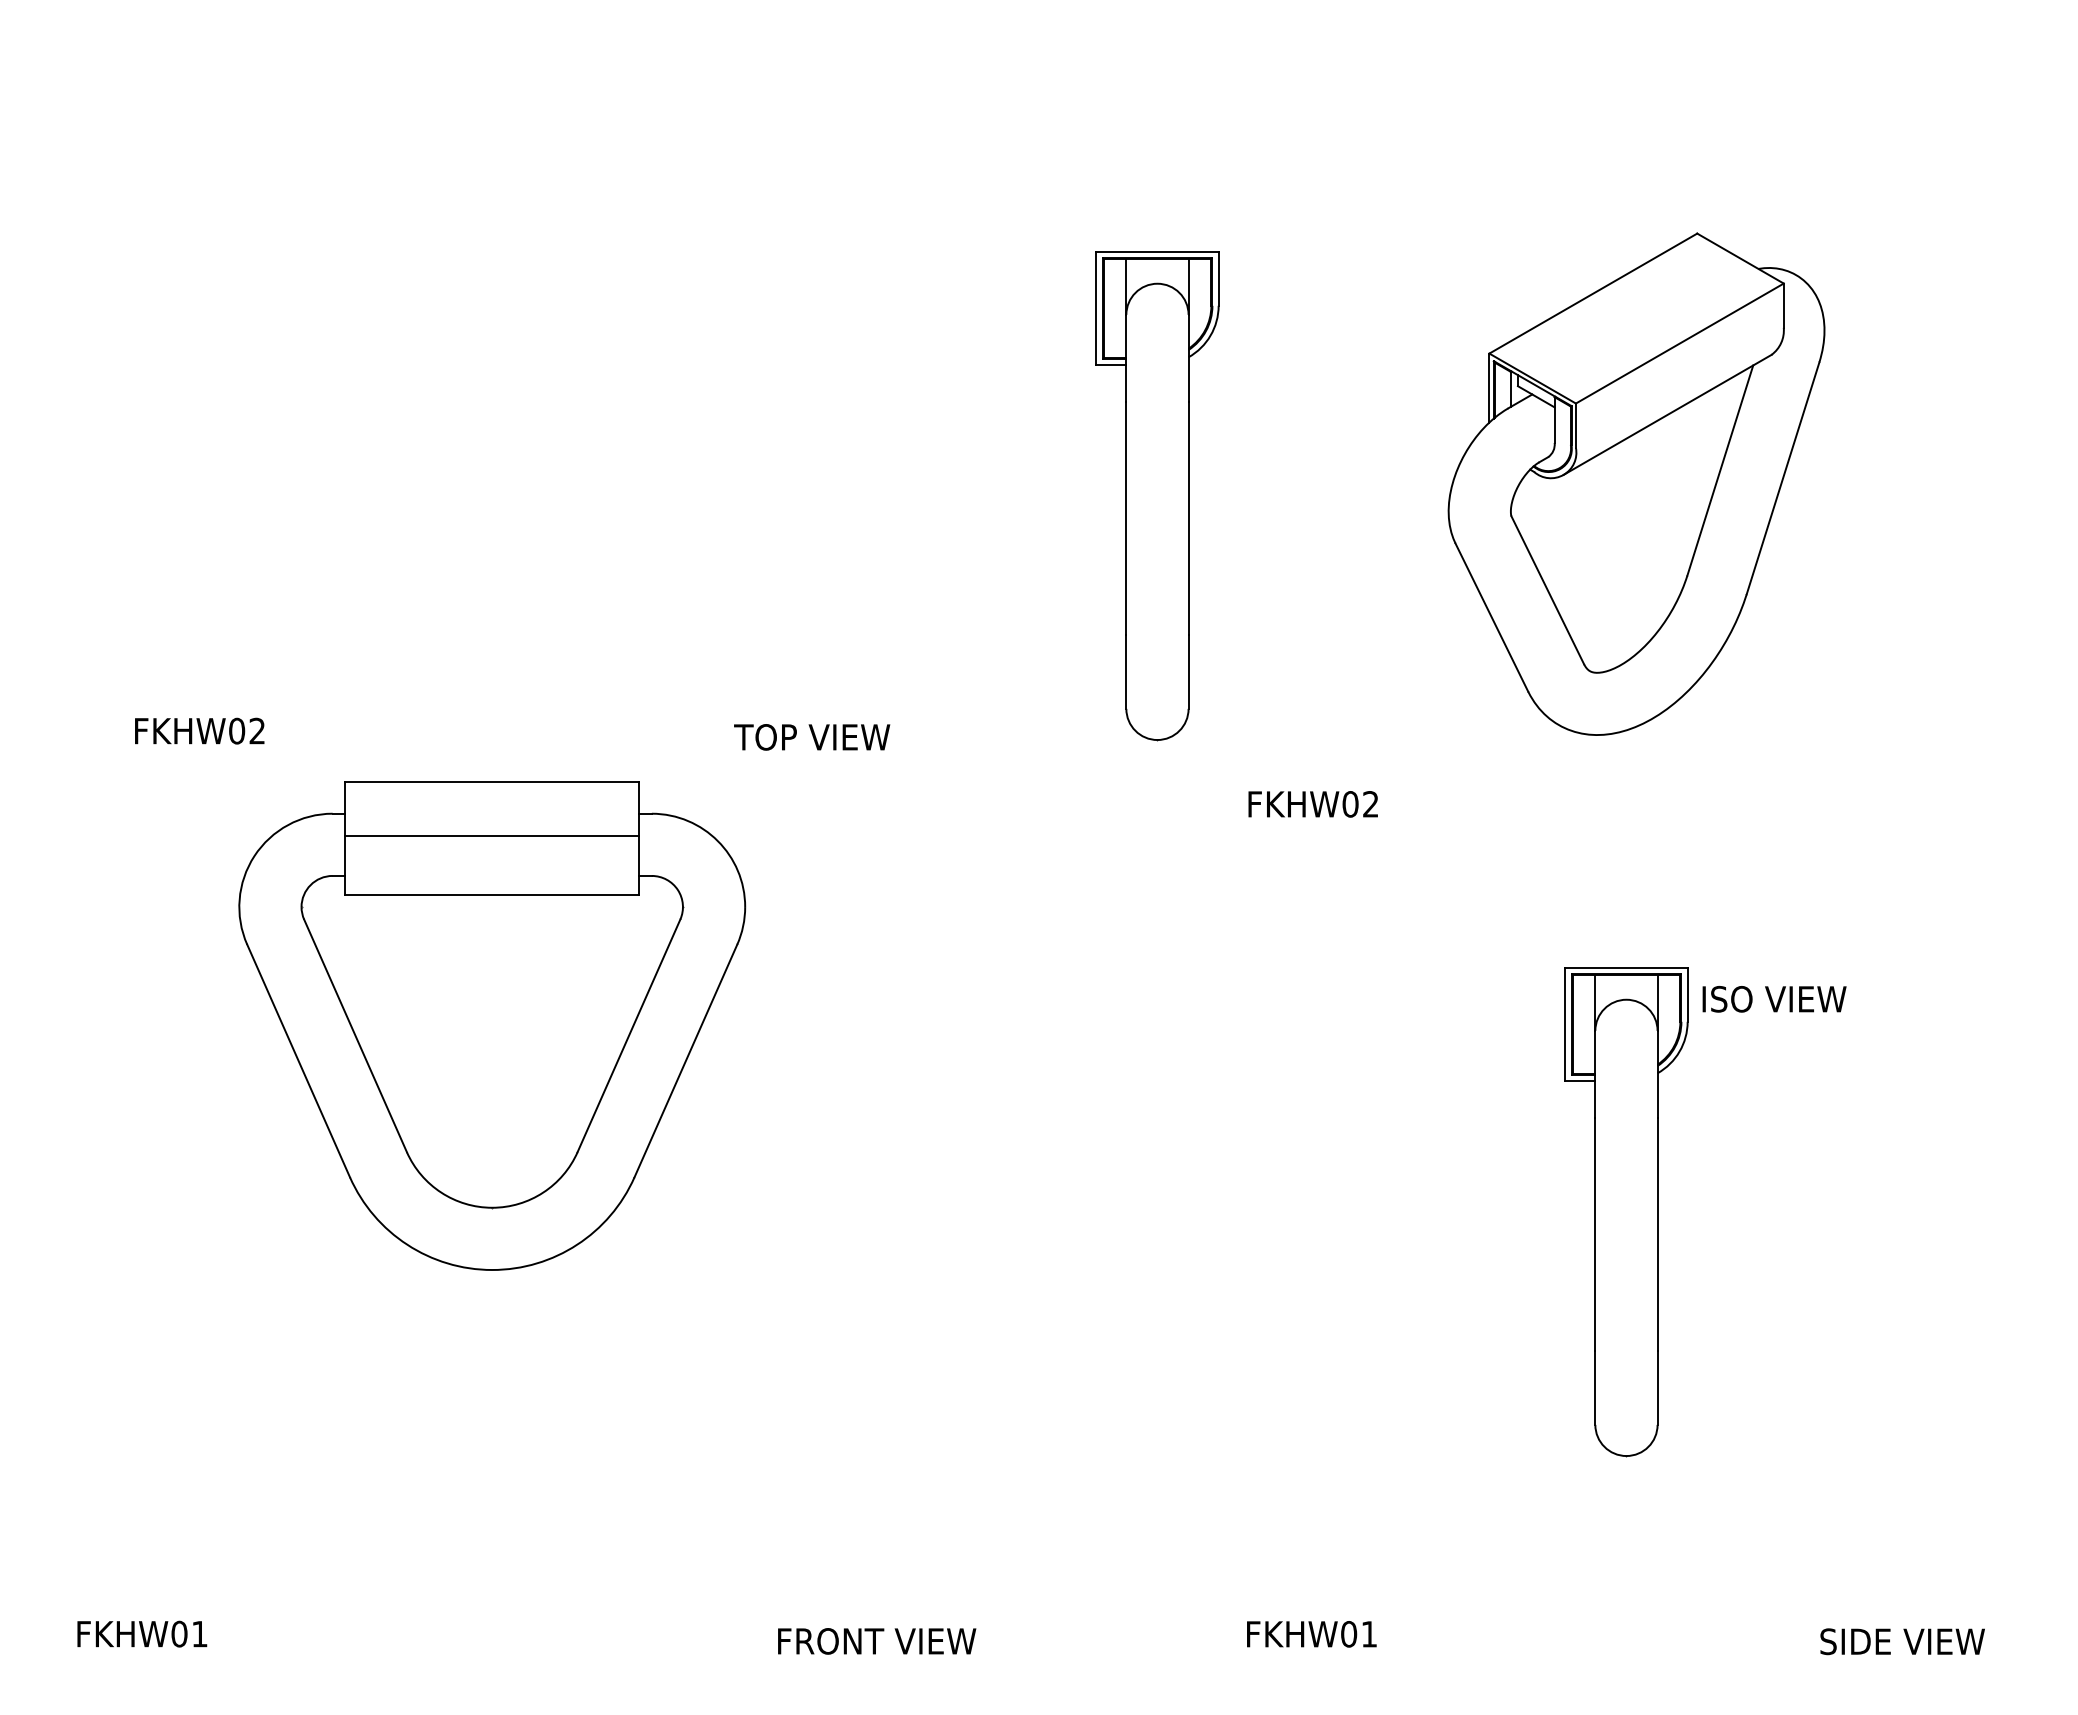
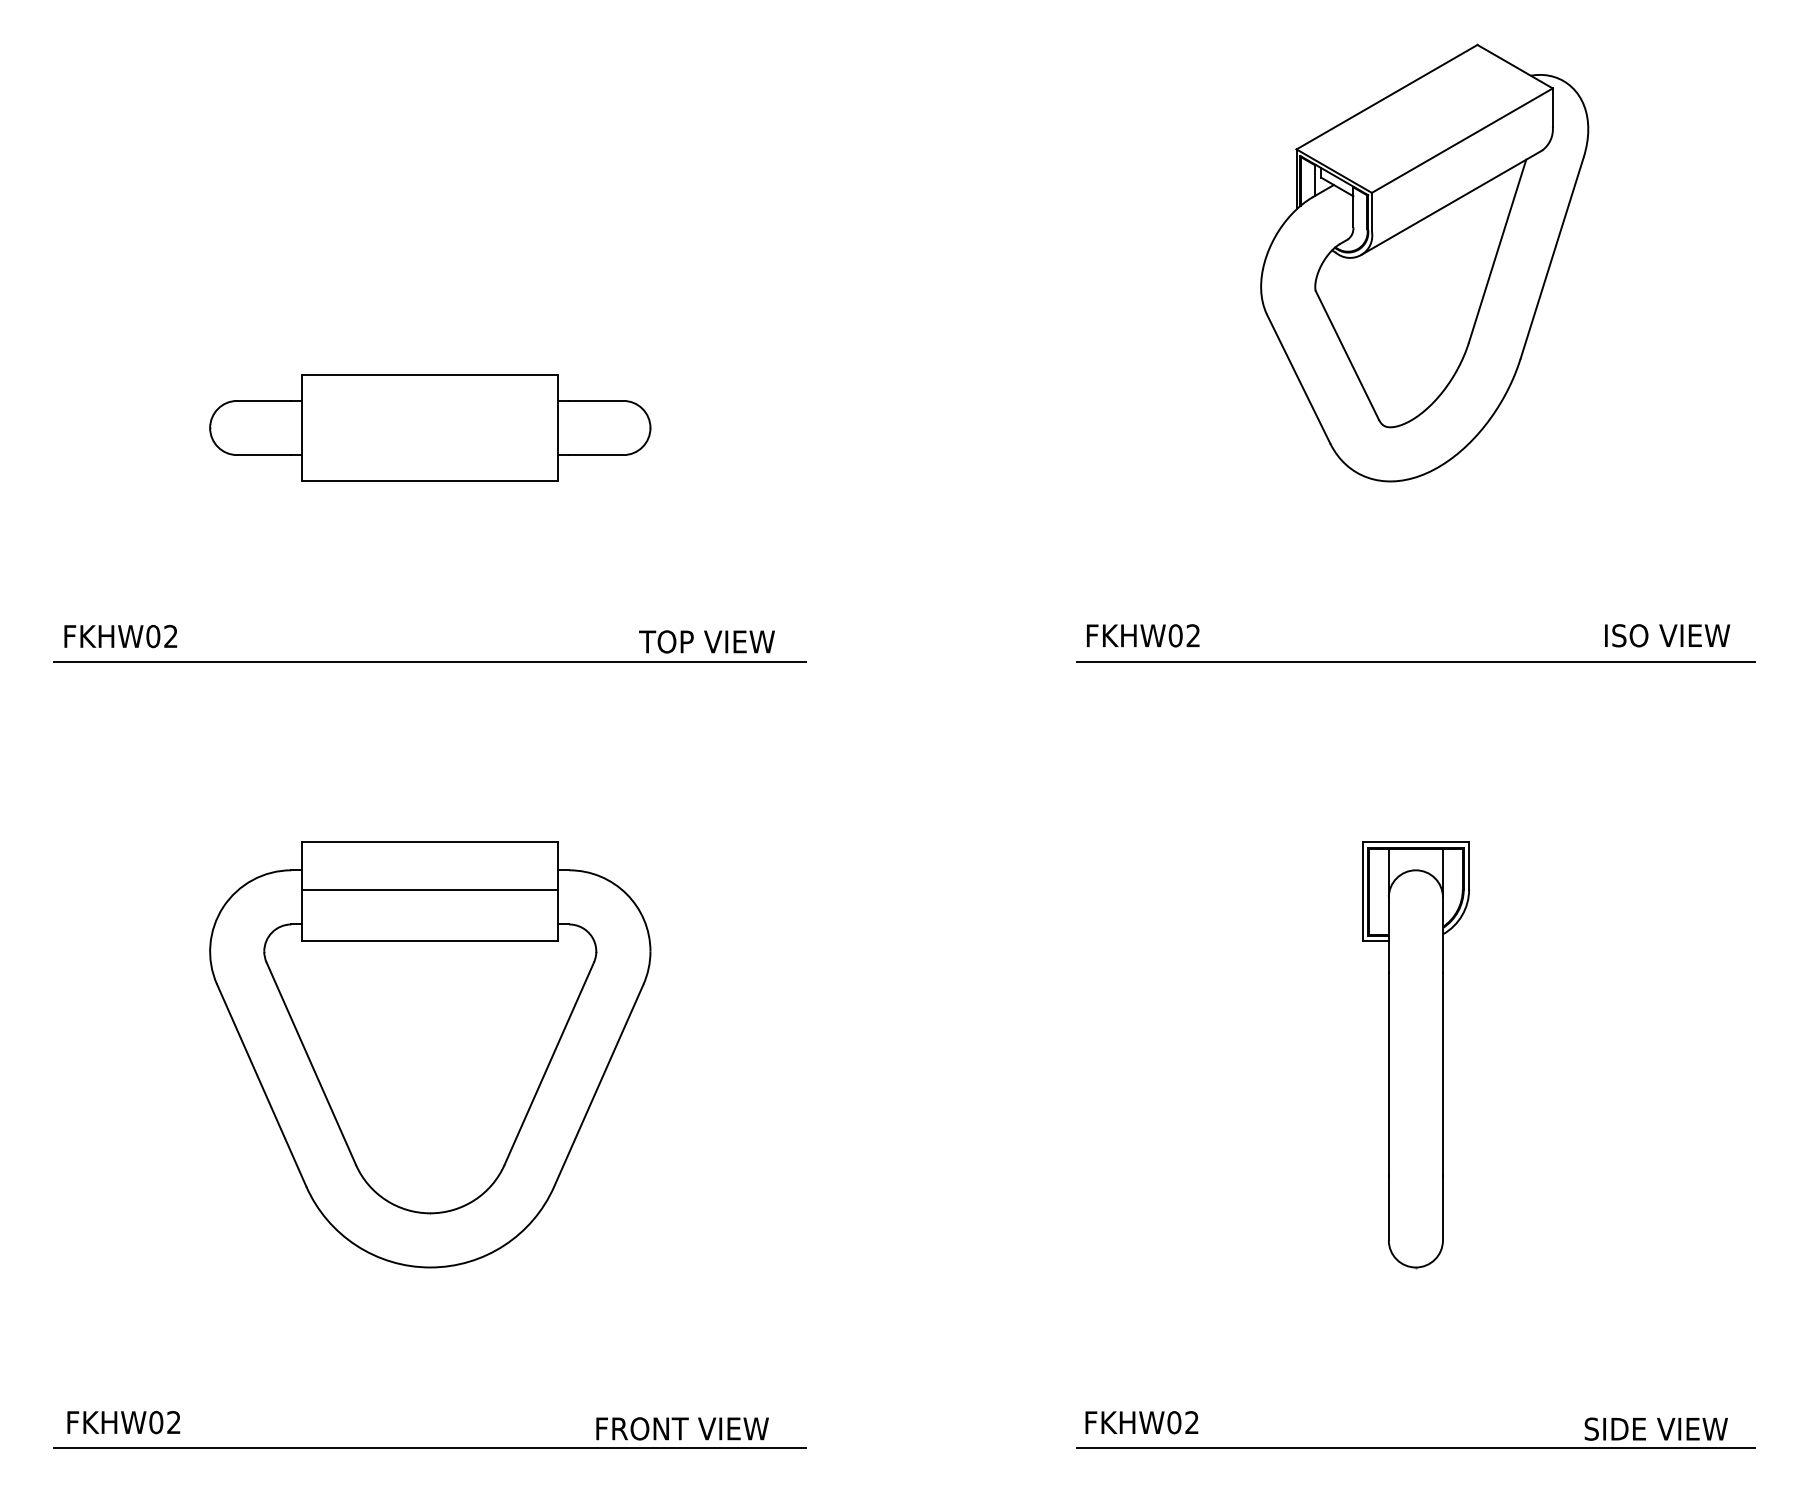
part: (1636, 483) -> (1424, 262), moved
part: (494, 491) -> (430, 427), added
part: (1157, 496) -> (1007, 432), removed
text: (199, 730) -> (120, 635), moved
line: (494, 760) -> (430, 662), added
line: (1626, 760) -> (1415, 662), added
text: (1312, 804) -> (1142, 635), moved
text: (1774, 999) -> (1667, 635), moved
part: (492, 1025) -> (430, 1054), moved
text: (199, 1633) -> (173, 1422), FKHW01 -> FKHW02
text: (1368, 1633) -> (1191, 1422), FKHW01 -> FKHW02
text: (877, 1641) -> (682, 1428), moved
line: (494, 1663) -> (430, 1448), added
line: (1626, 1663) -> (1415, 1448), added

